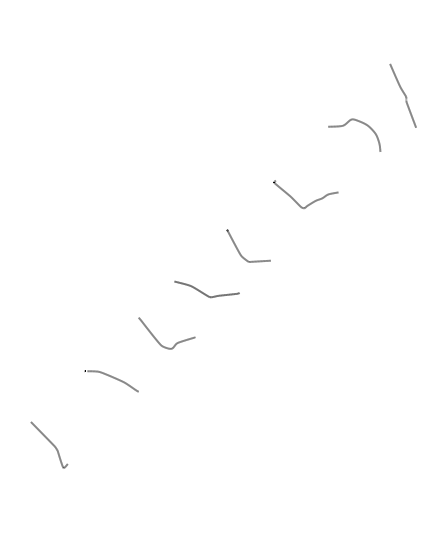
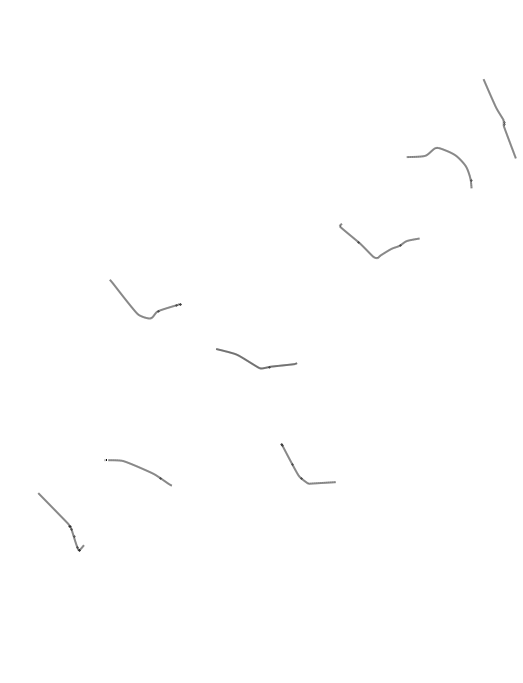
curve: (239, 250) -> (296, 469), moved
curve: (157, 340) -> (133, 307), moved
curve: (51, 444) -> (63, 520), moved

